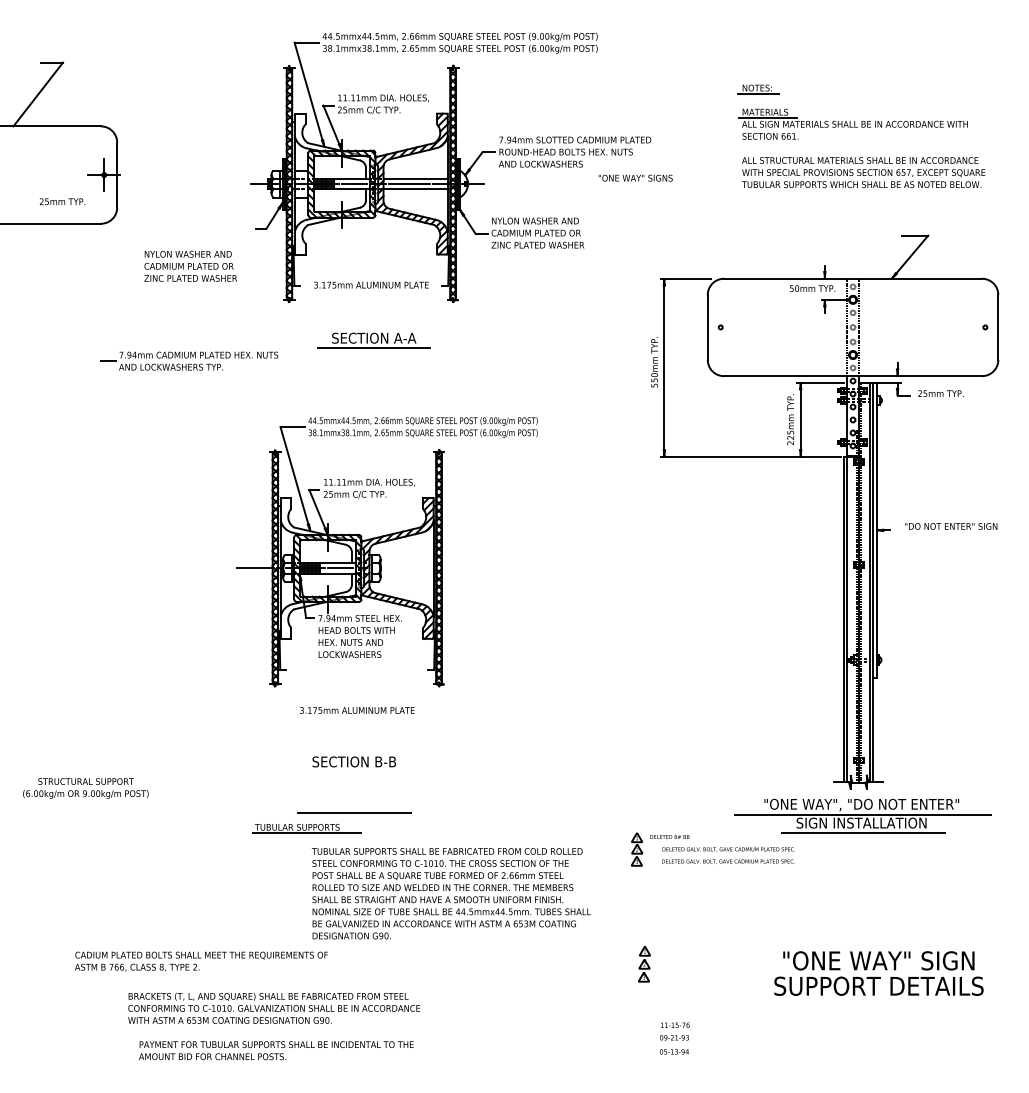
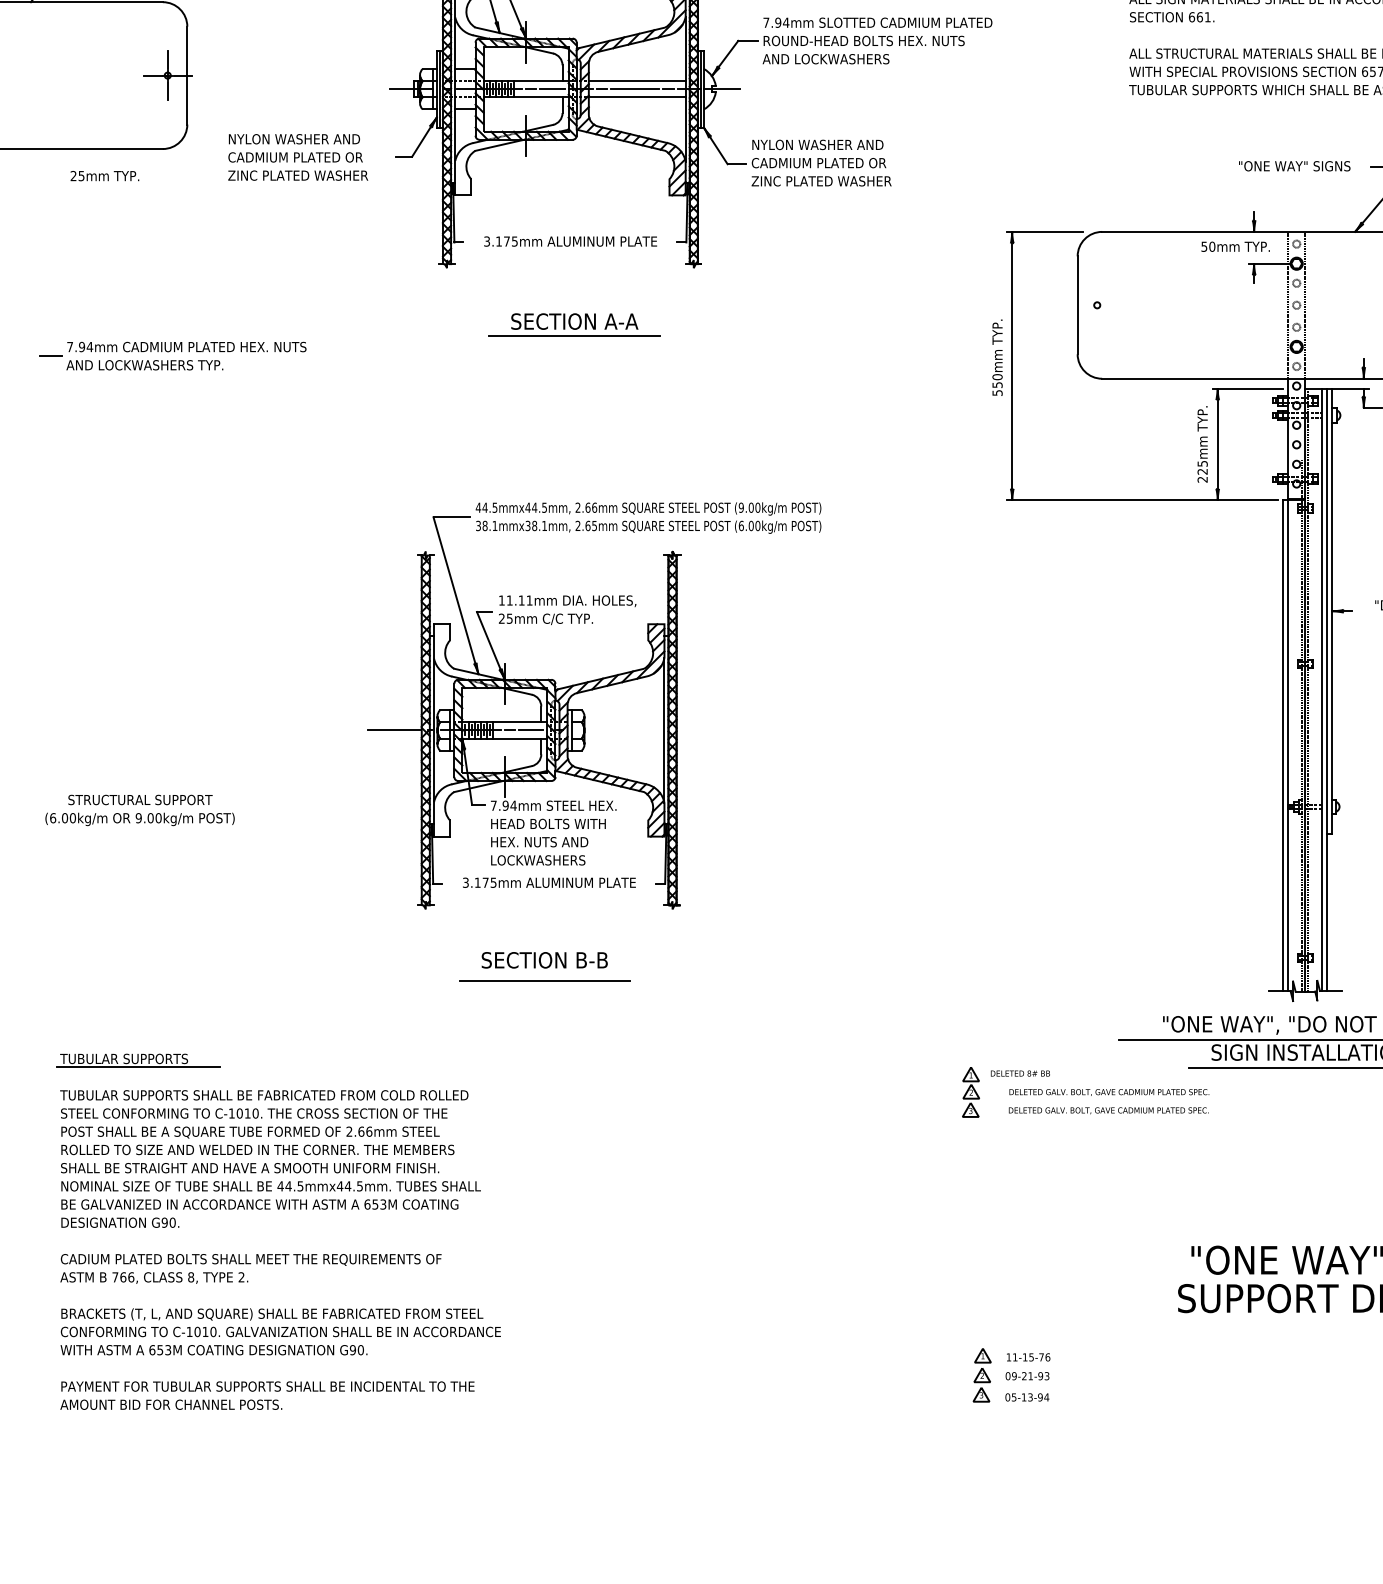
text: (635, 177) -> (1294, 165), moved
text: (62, 201) -> (104, 175), moved
text: (190, 265) -> (297, 156), moved
part: (189, 360) -> (172, 355), moved
part: (386, 552) -> (593, 706), moved
text: (85, 788) -> (139, 810), moved
line: (354, 812) -> (545, 980), moved
part: (306, 828) -> (138, 1060), moved
text: (450, 893) -> (269, 1158), moved
text: (201, 961) -> (251, 1268), moved
part: (644, 964) -> (982, 1375), moved
text: (274, 1007) -> (281, 1330), moved
text: (276, 1050) -> (267, 1395), moved

